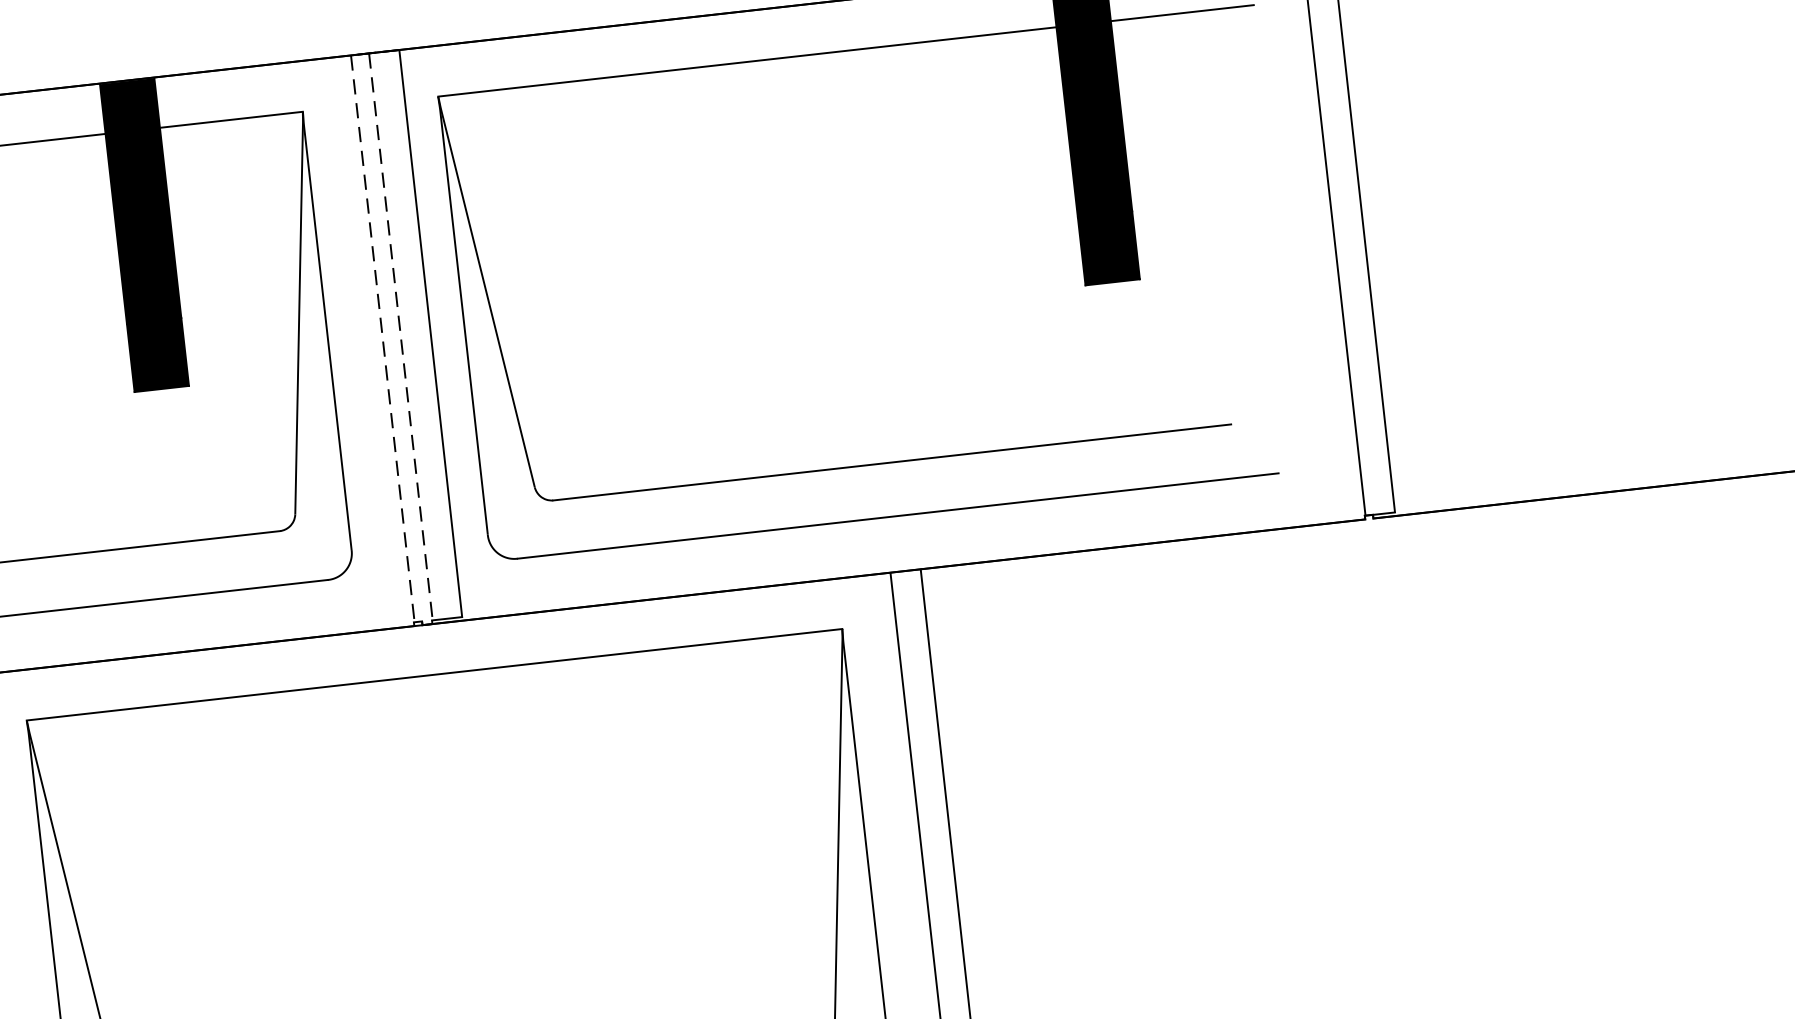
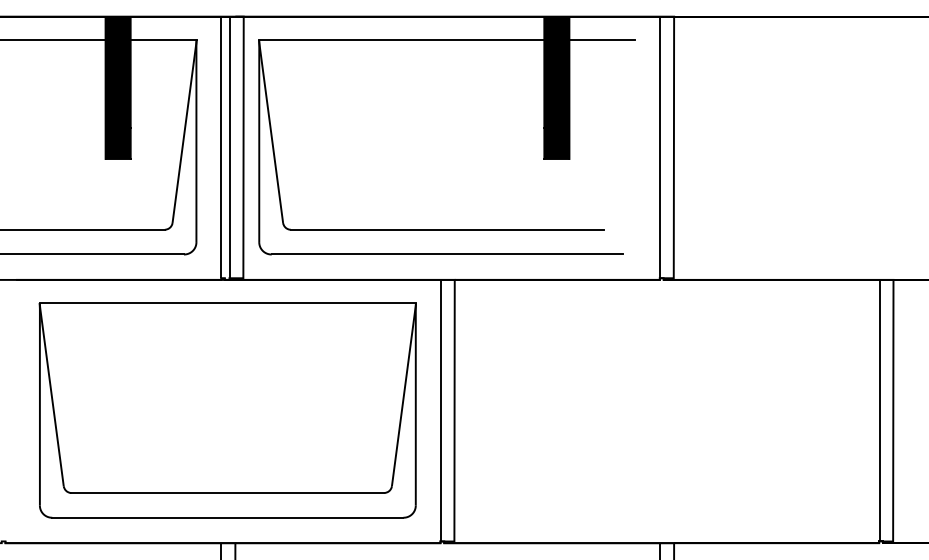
line: (400, 337) -> (229, 147), dashed -> solid
line: (382, 338) -> (221, 147), dashed -> solid

